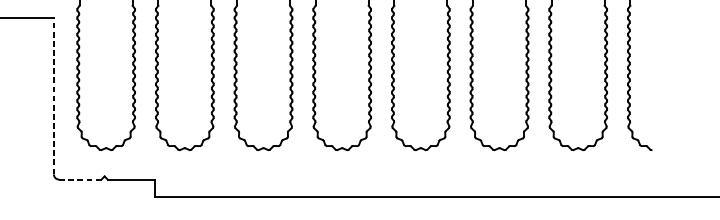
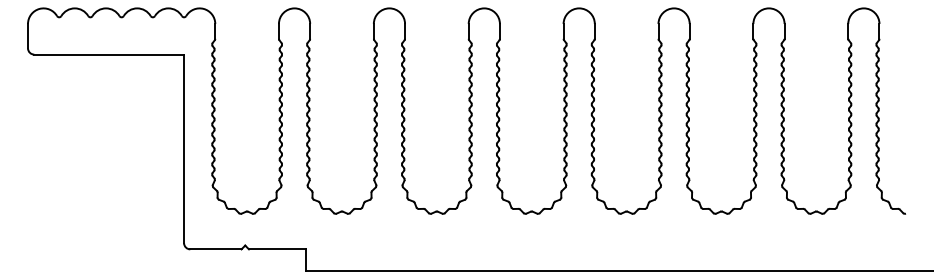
line: (54, 95) -> (184, 148), dashed -> solid
line: (79, 179) -> (215, 249), dashed -> solid

